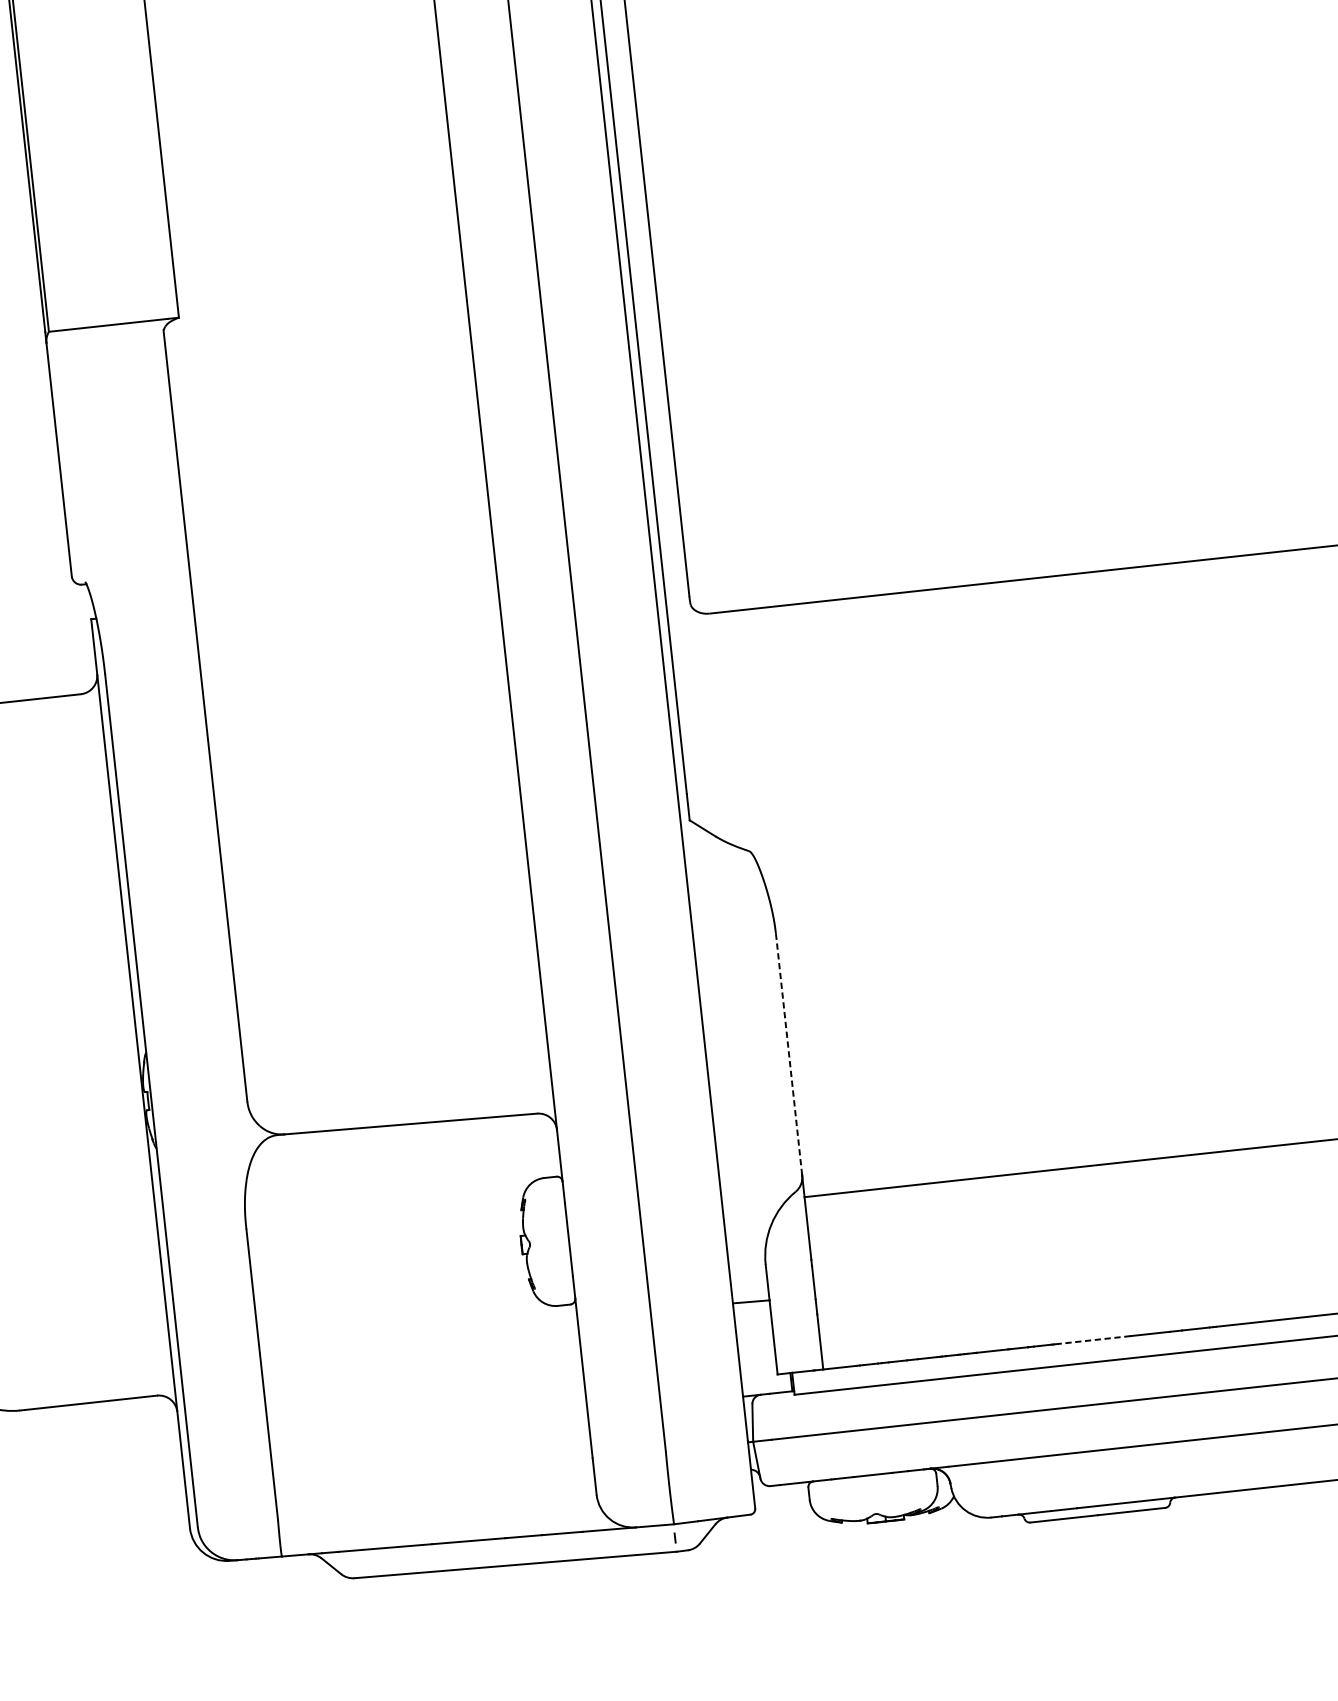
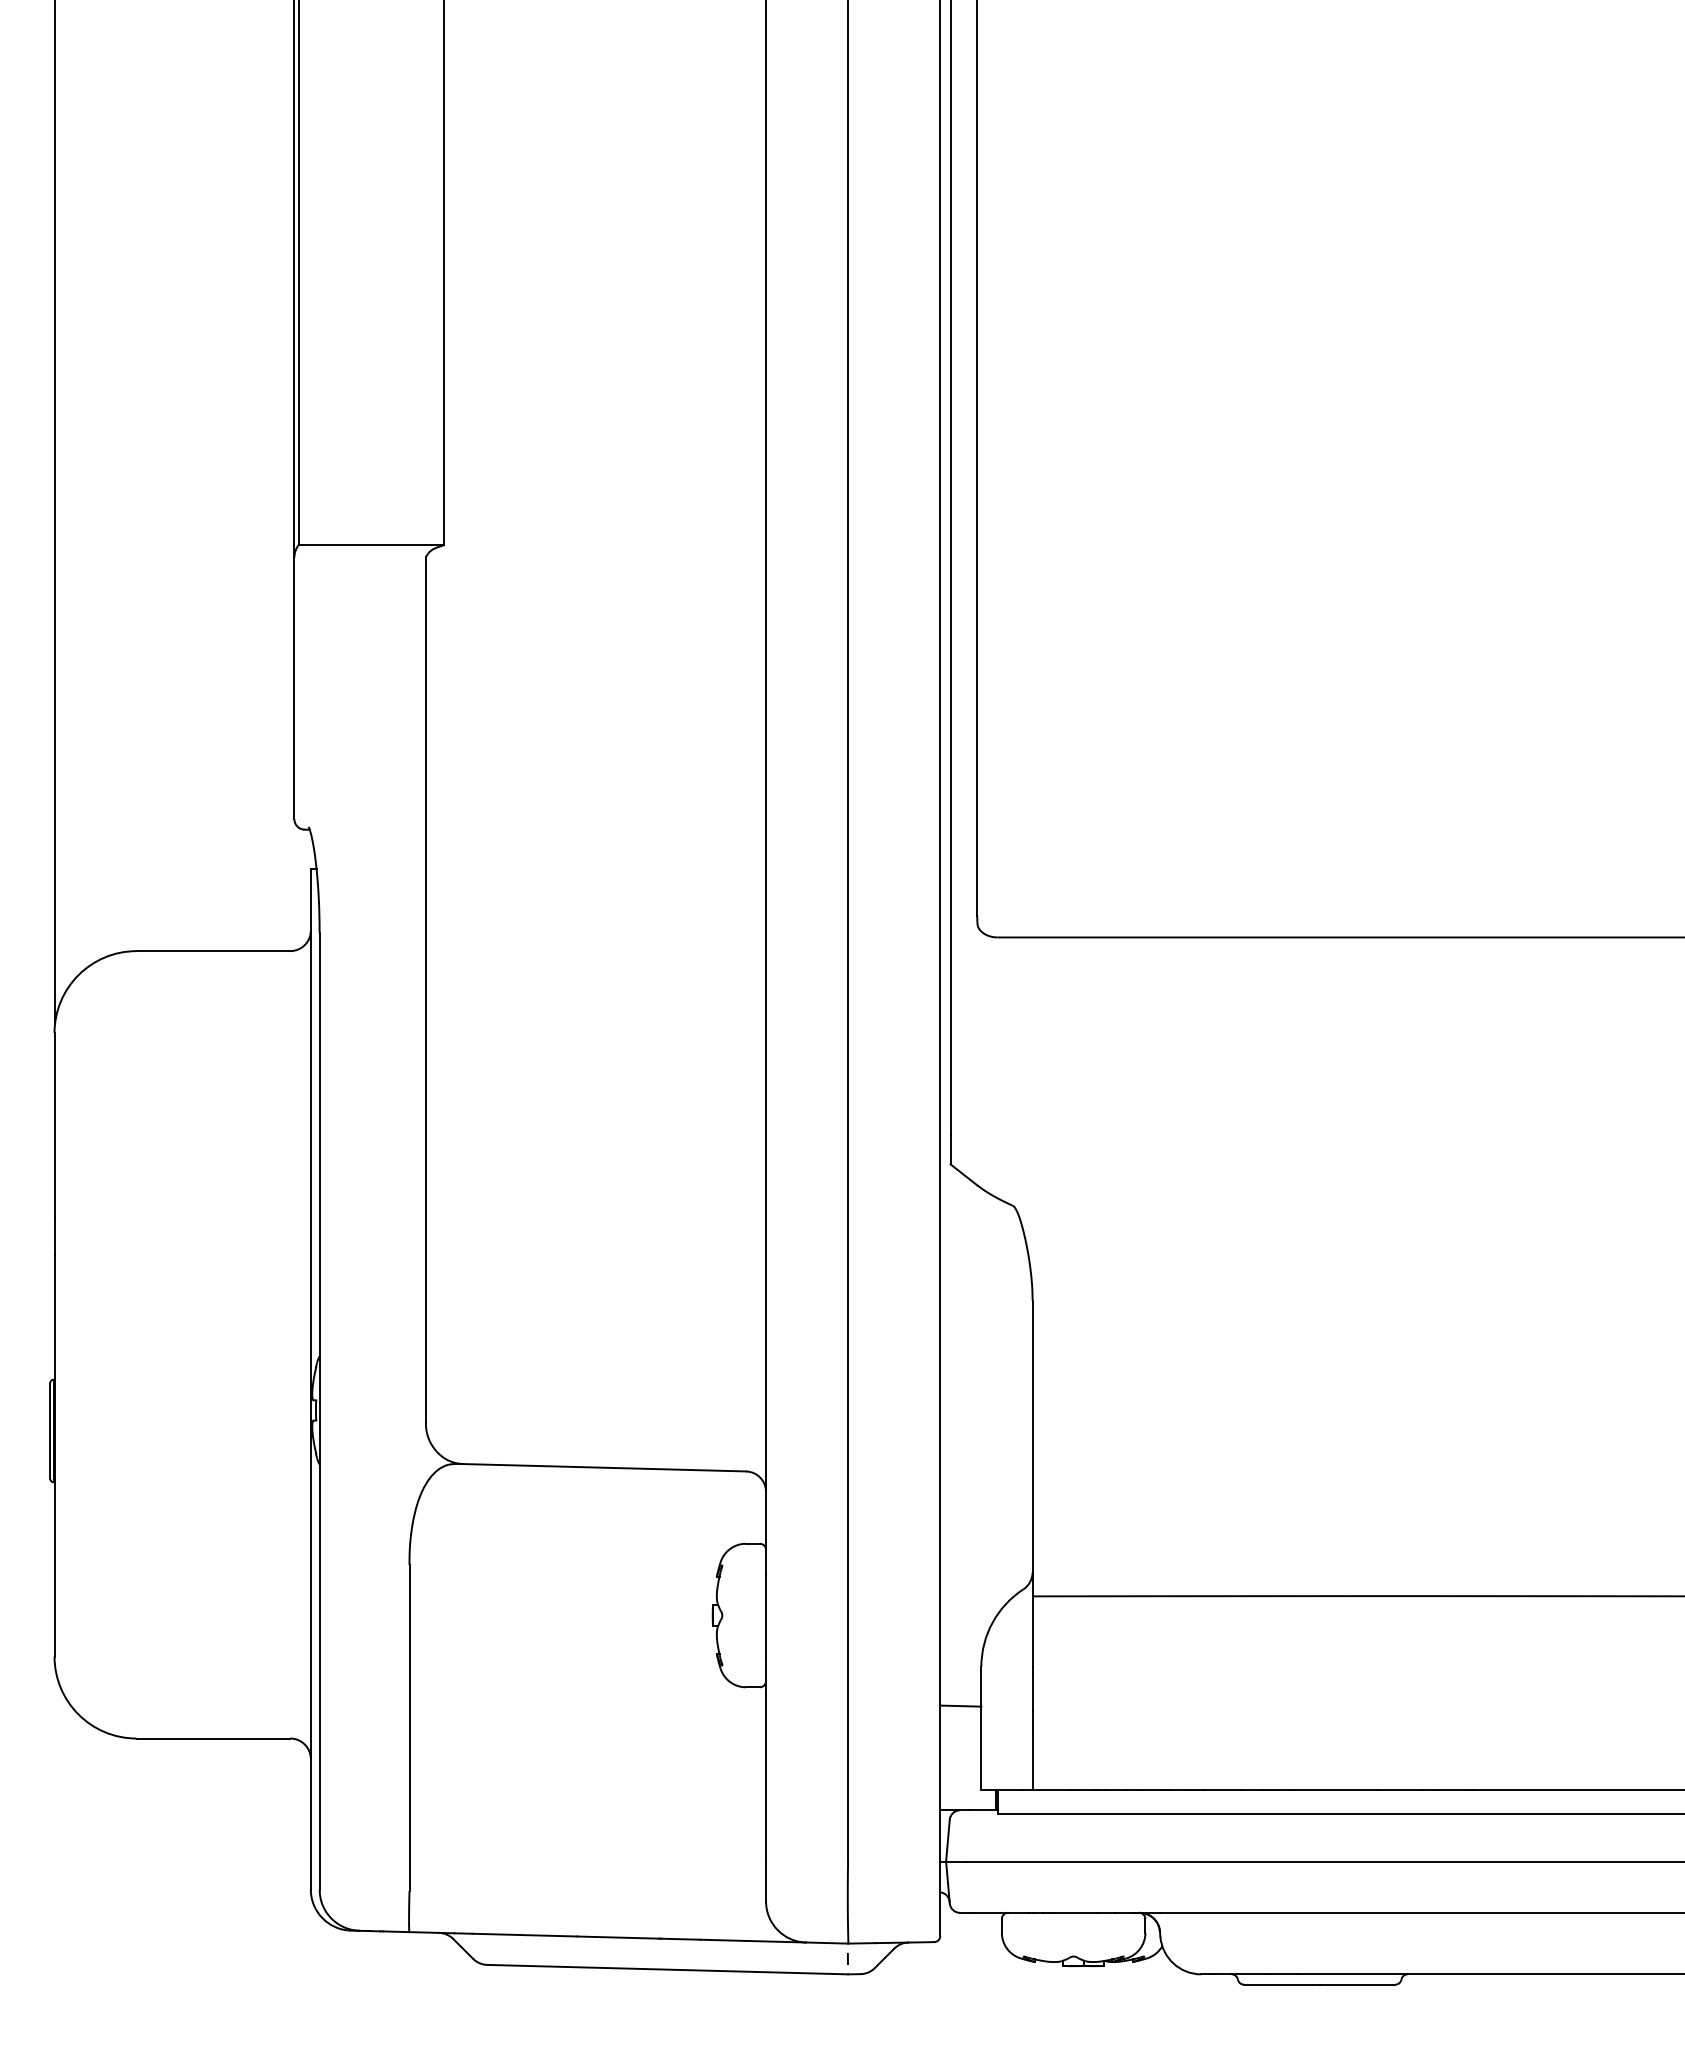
line: (788, 1053) -> (1032, 1435), dashed -> solid
line: (1093, 1339) -> (1336, 1789), dashed -> solid

